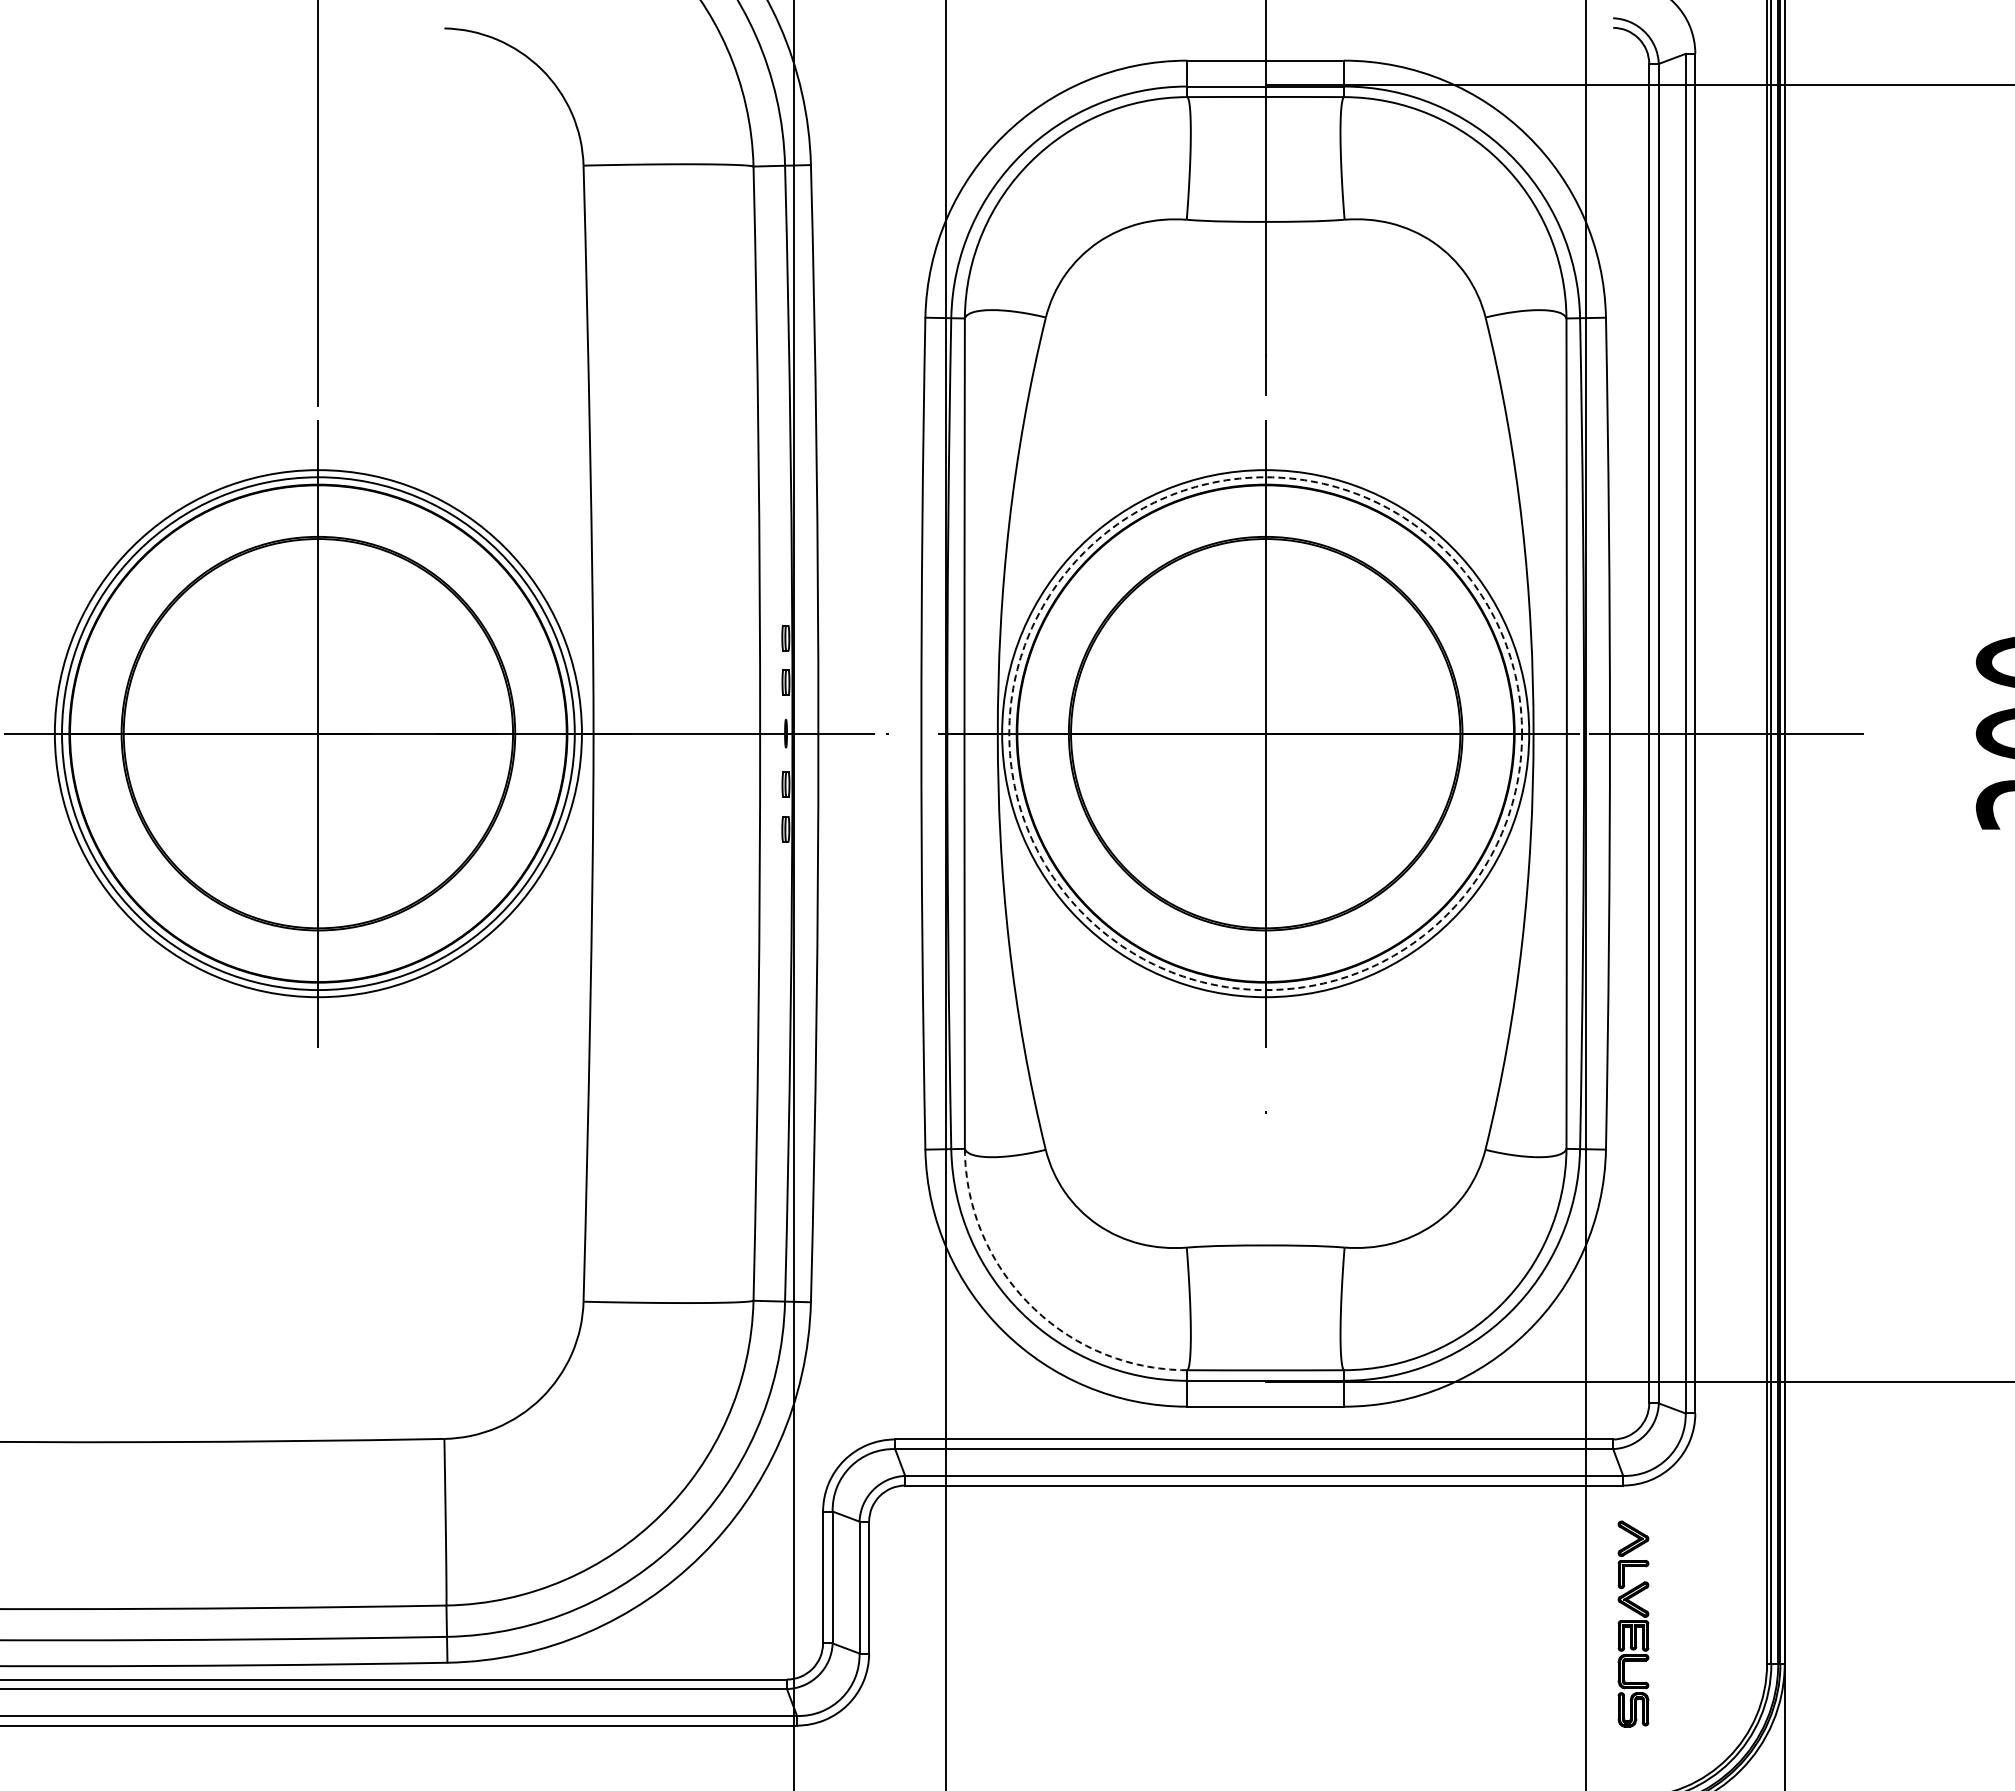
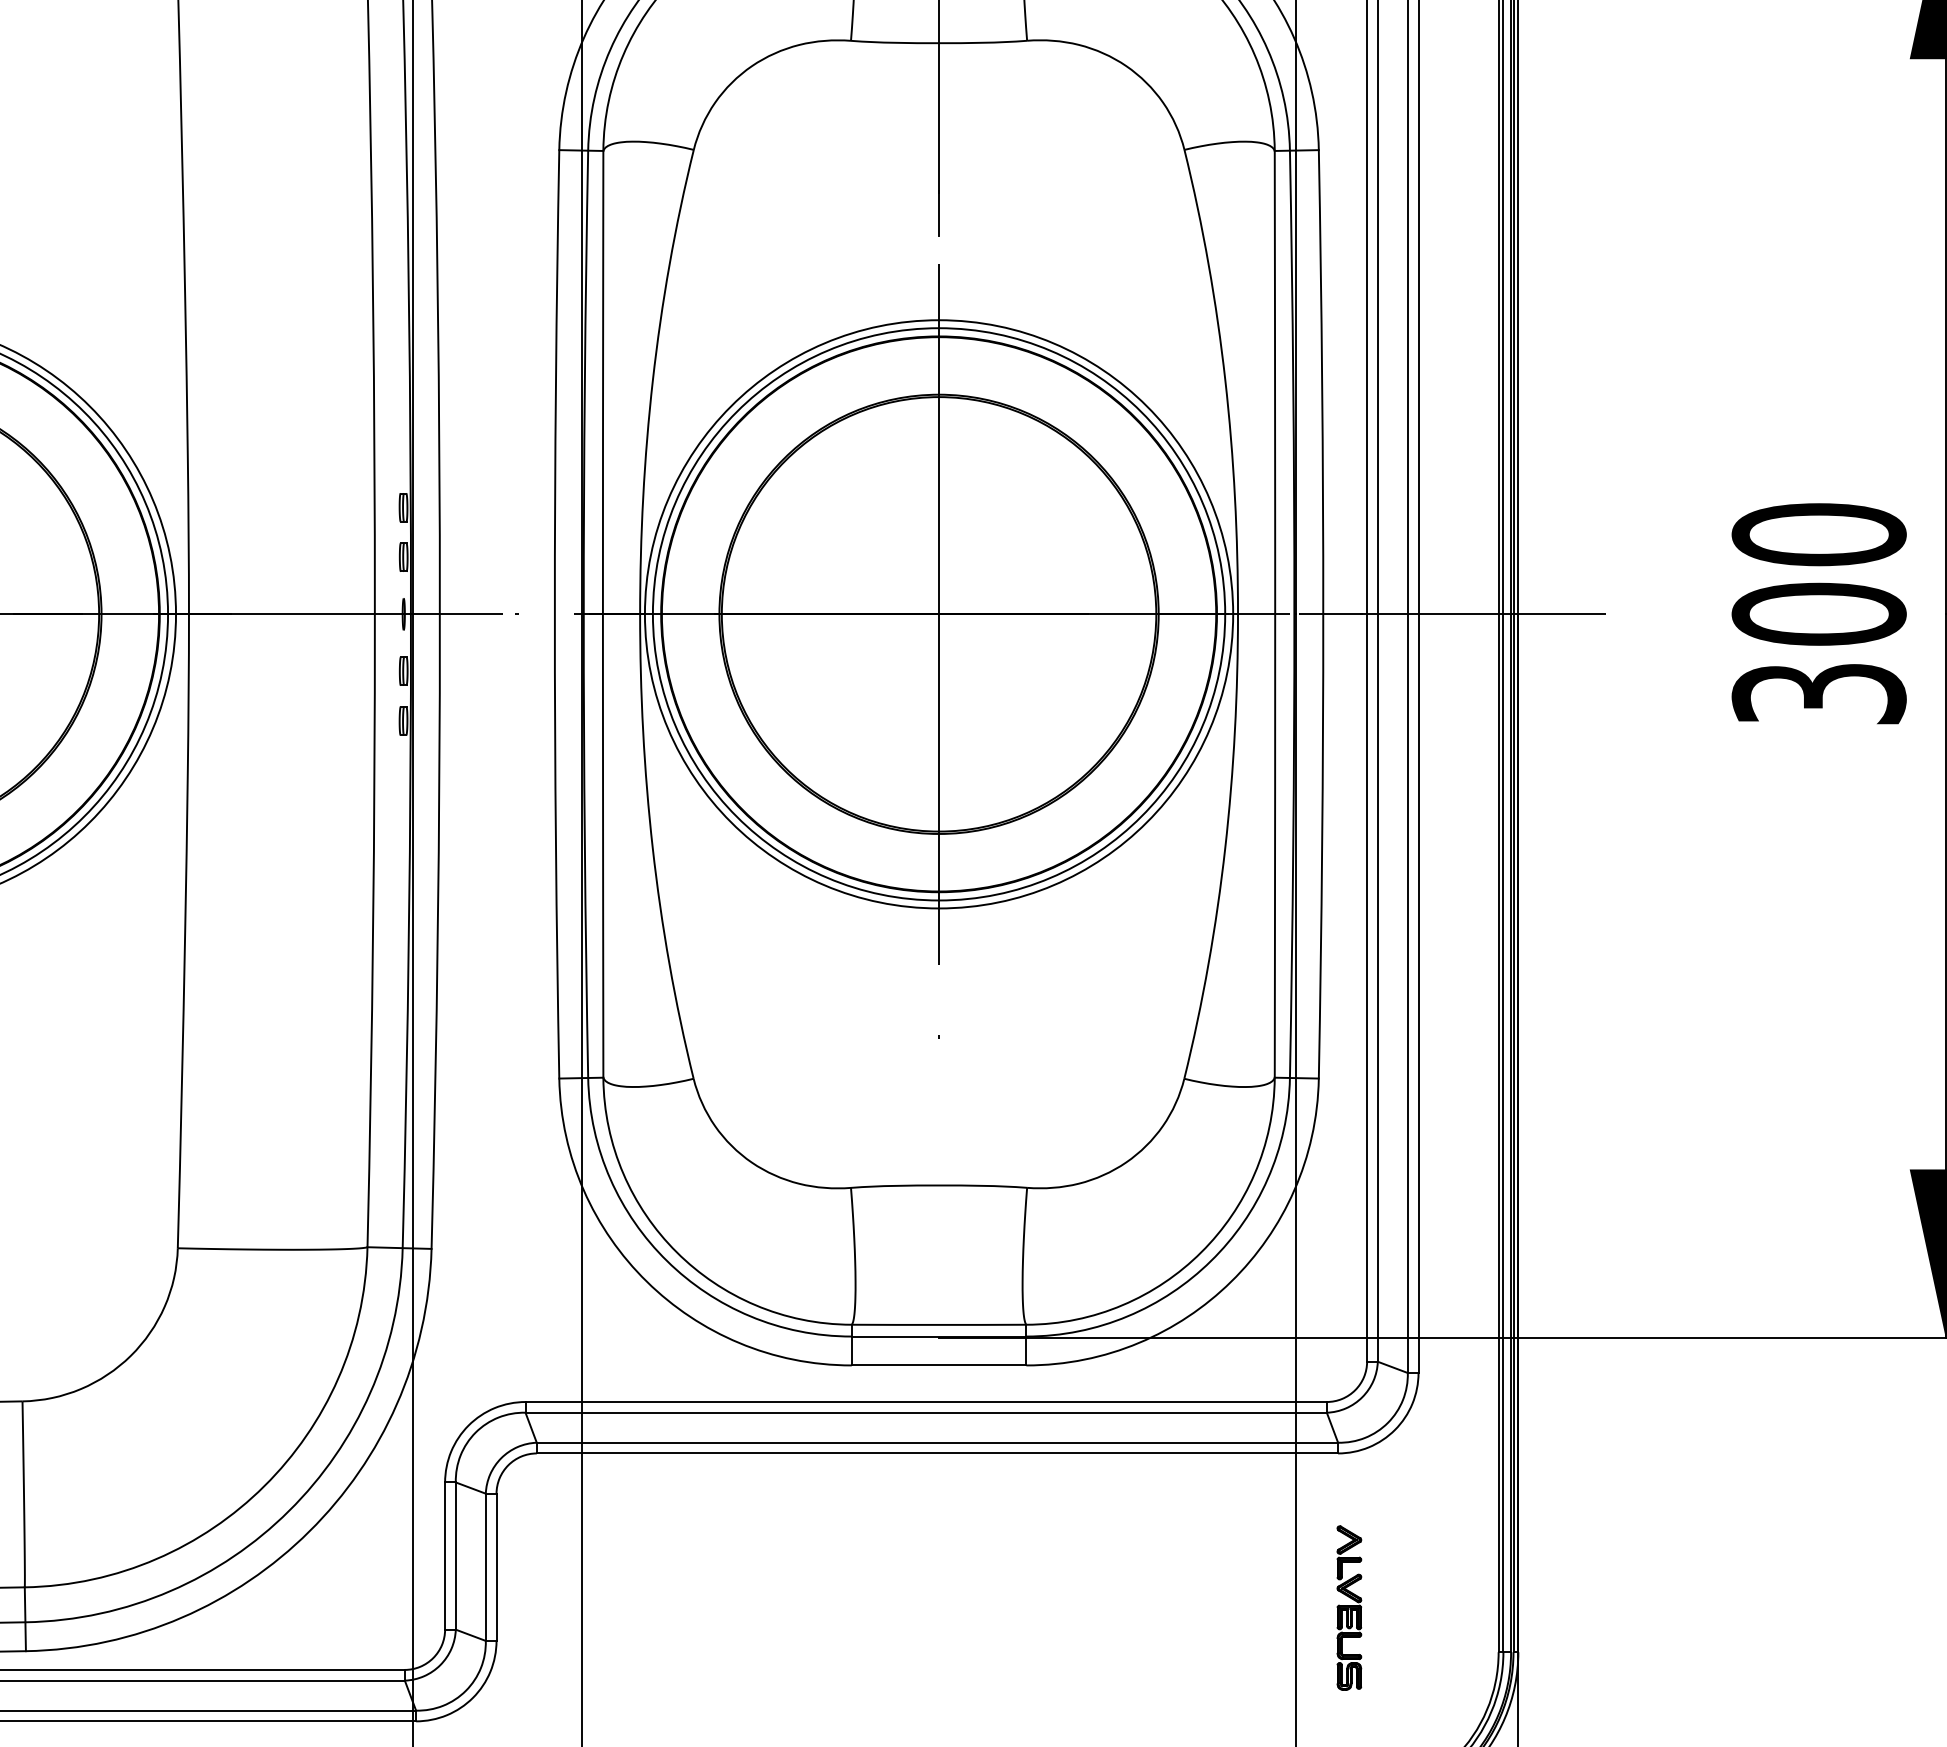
circle: (1265, 733) -> (938, 614), dashed -> solid
arc: (1030, 1305) -> (676, 1252), dashed -> solid
part: (1632, 1623) -> (1348, 1607), size x0.71

